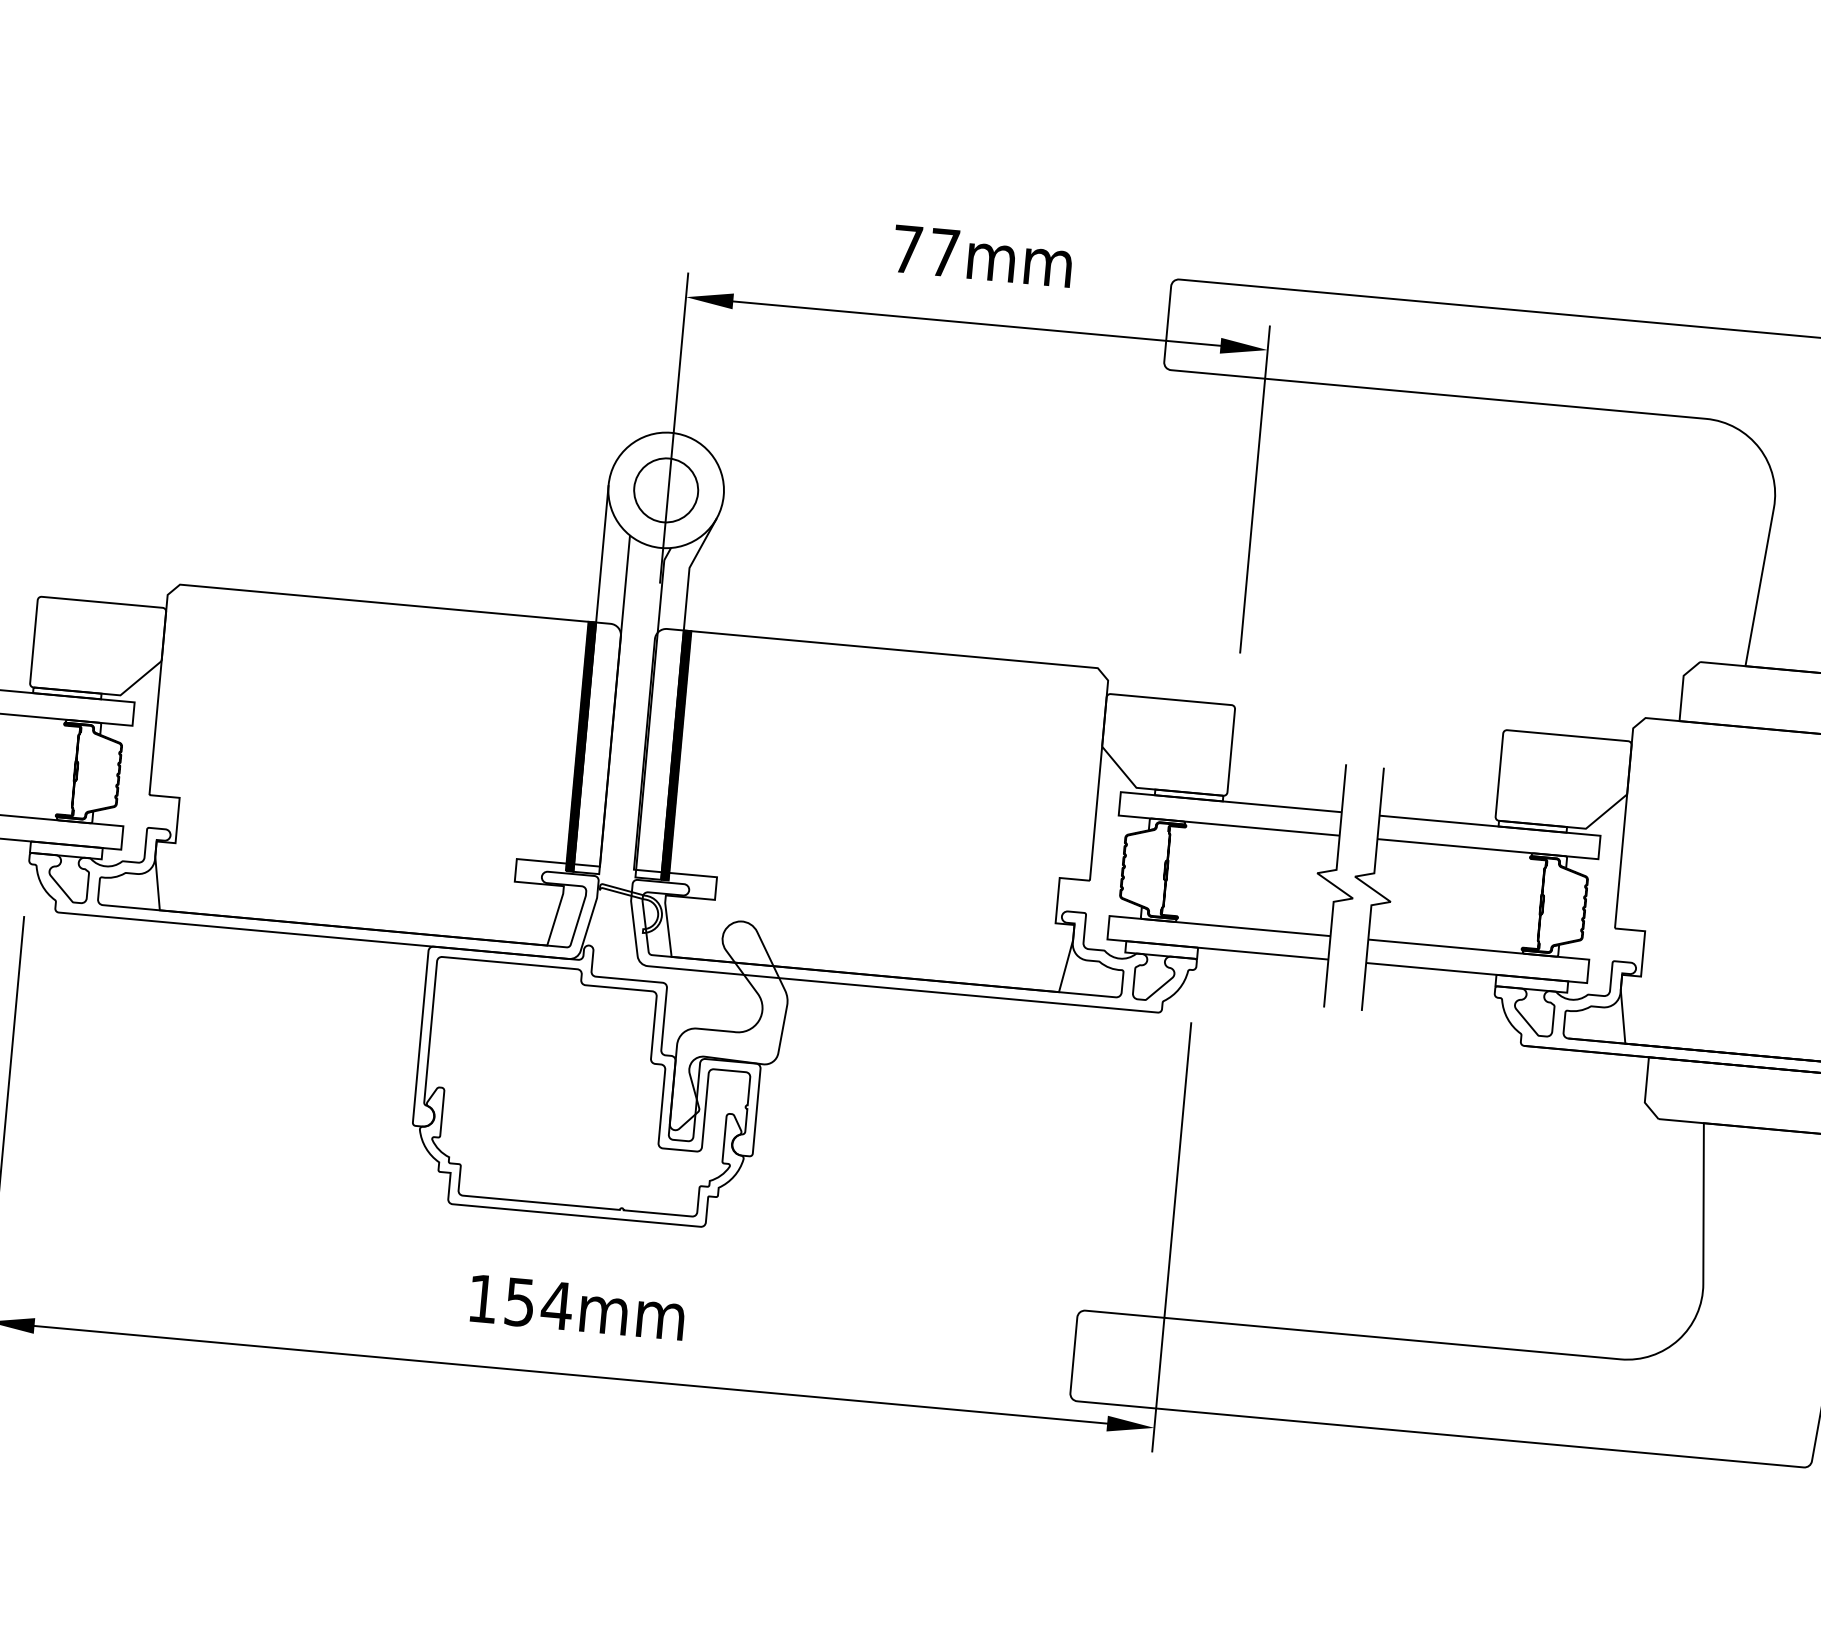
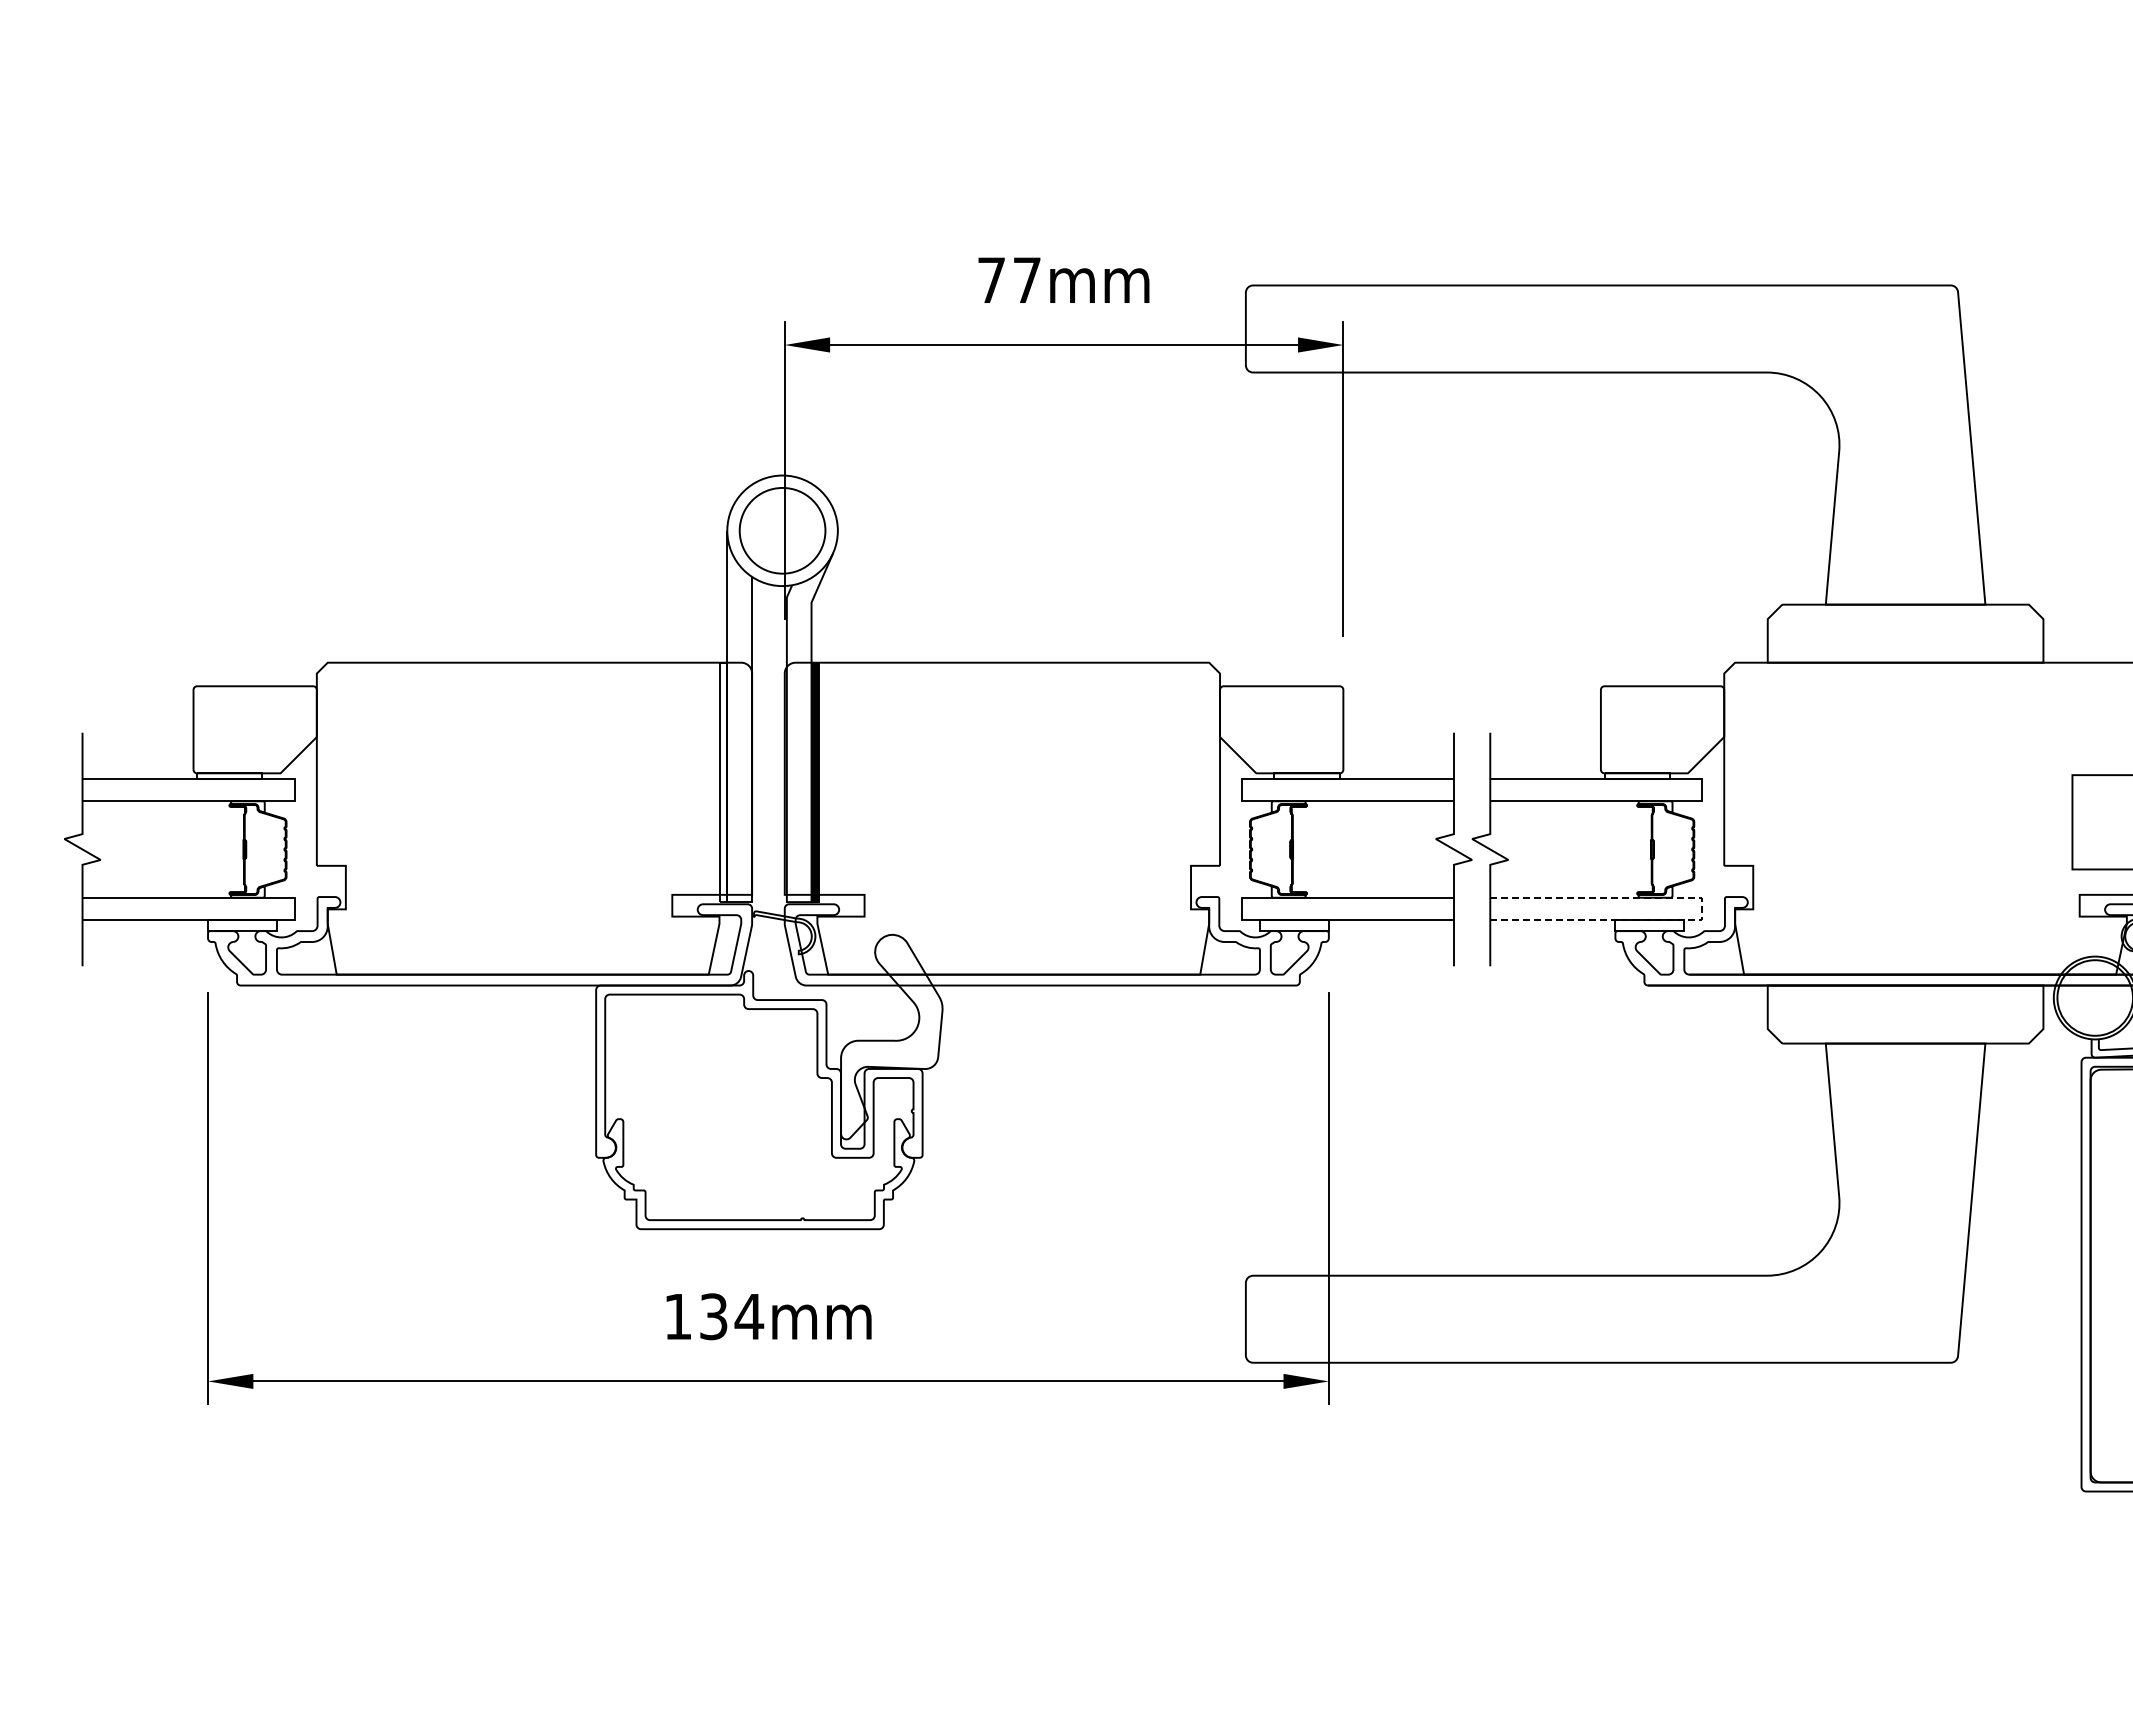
circle: (666, 490) -> (782, 530), size x1.4
hatch: (580, 746) -> (723, 782), removed
line: (1588, 971) -> (1702, 909), solid -> dashed
text: (519, 1301) -> (713, 1316), 154mm -> 134mm

